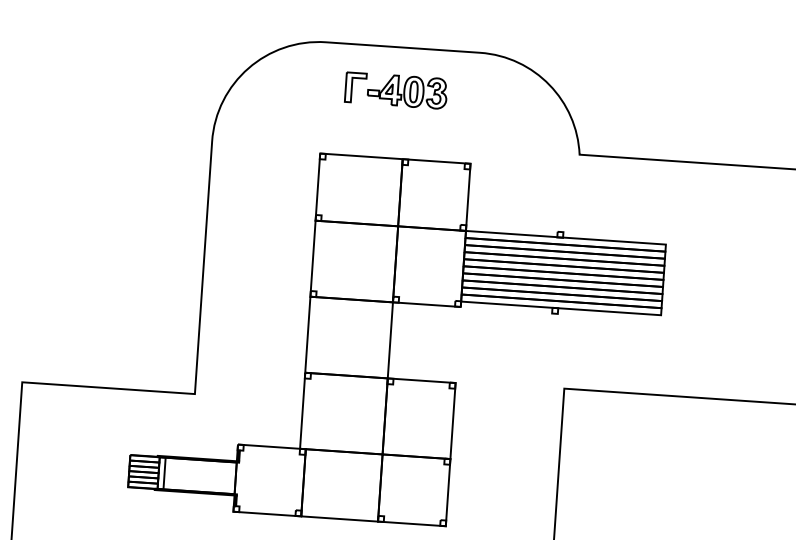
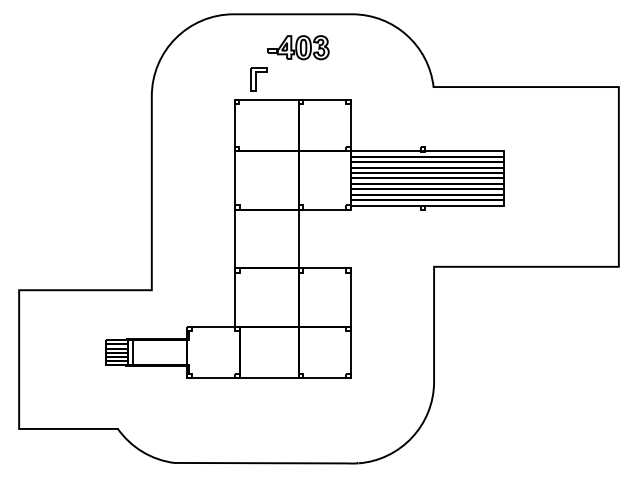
part: (355, 87) -> (258, 79), moved

